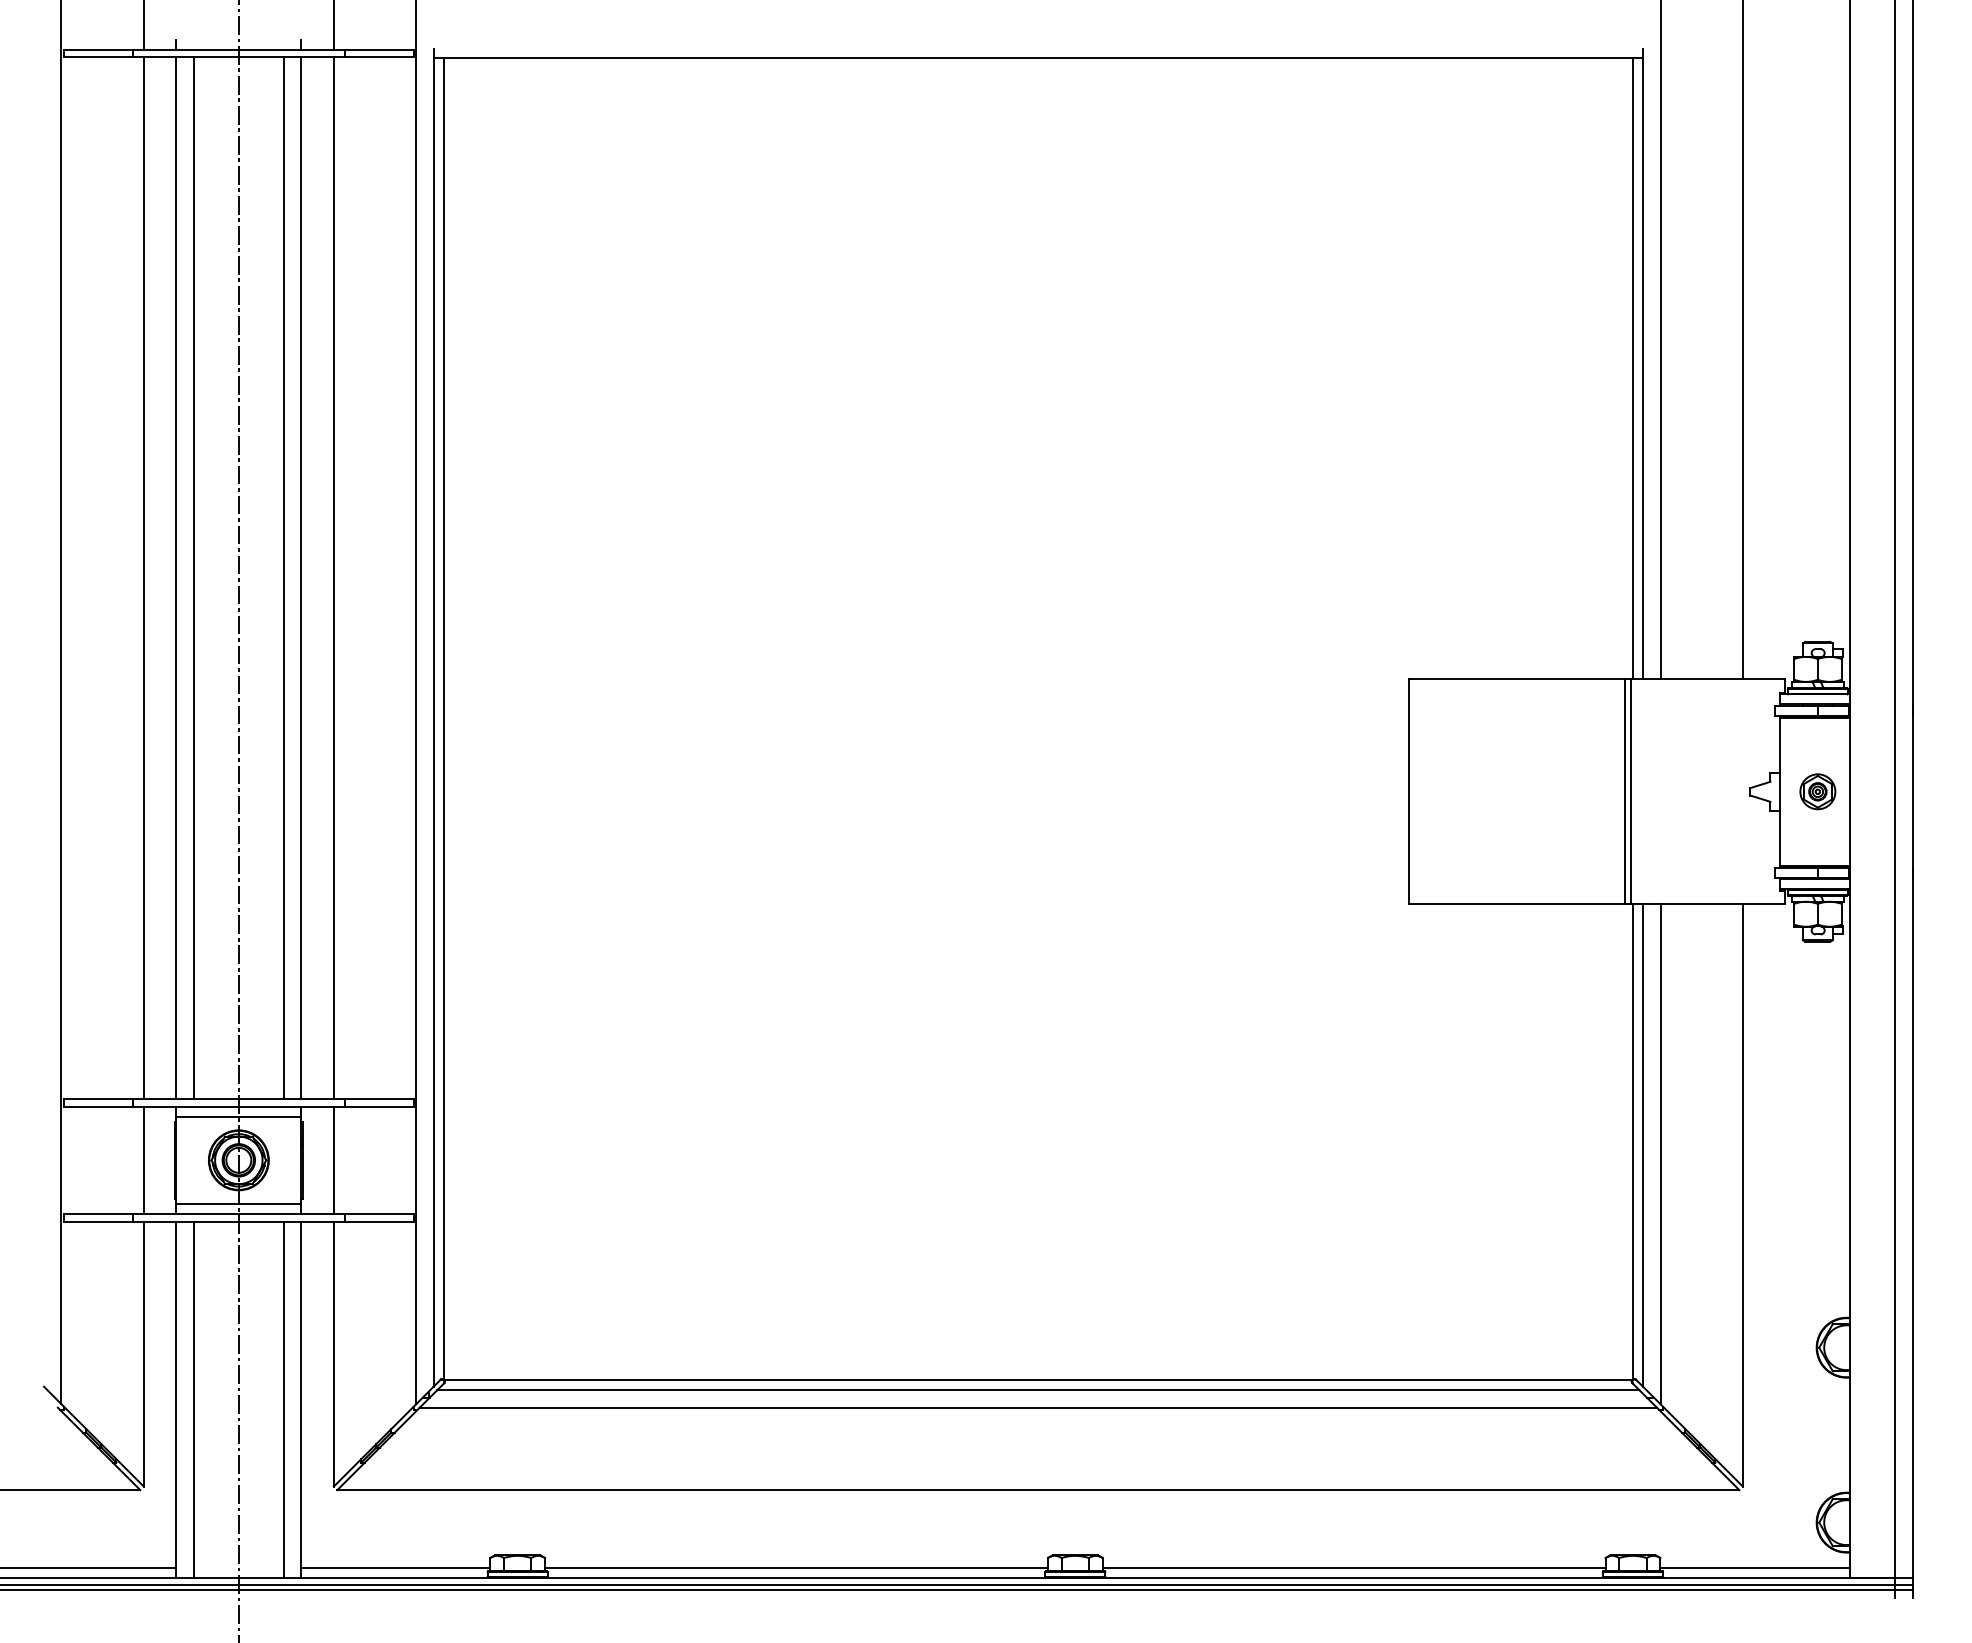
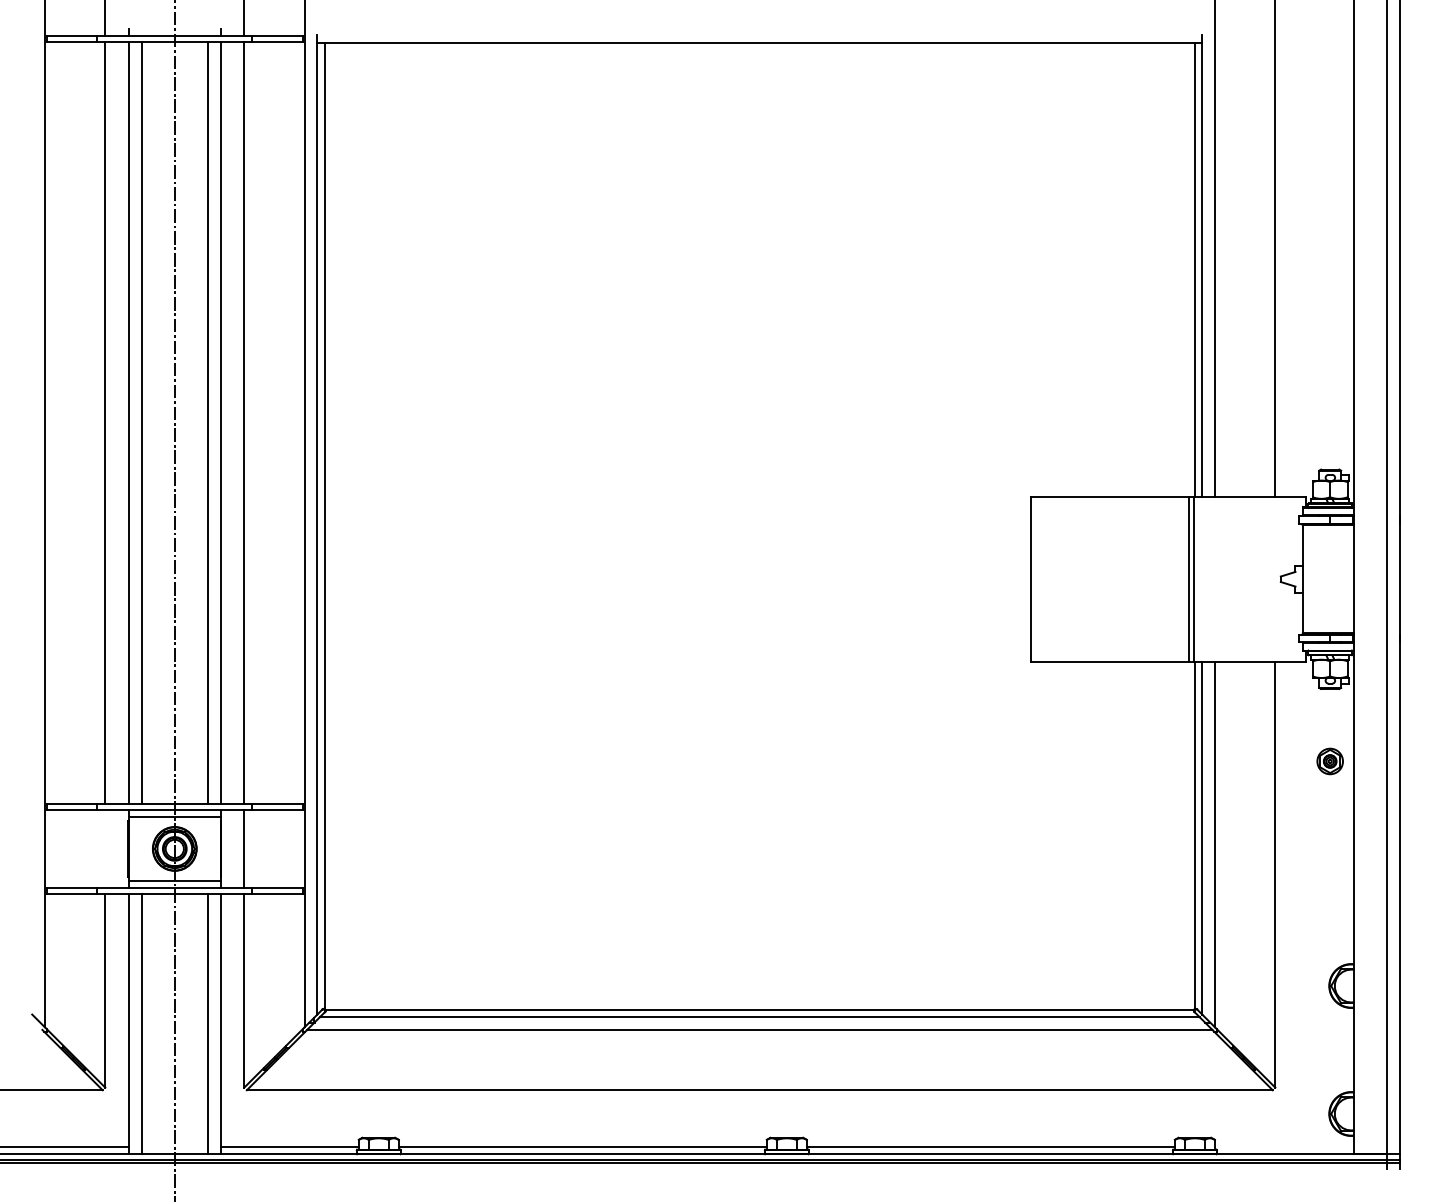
part: (1817, 791) -> (1329, 761), moved
line: (143, 1160) -> (105, 849), removed
line: (1755, 1567) -> (1284, 1146), removed

